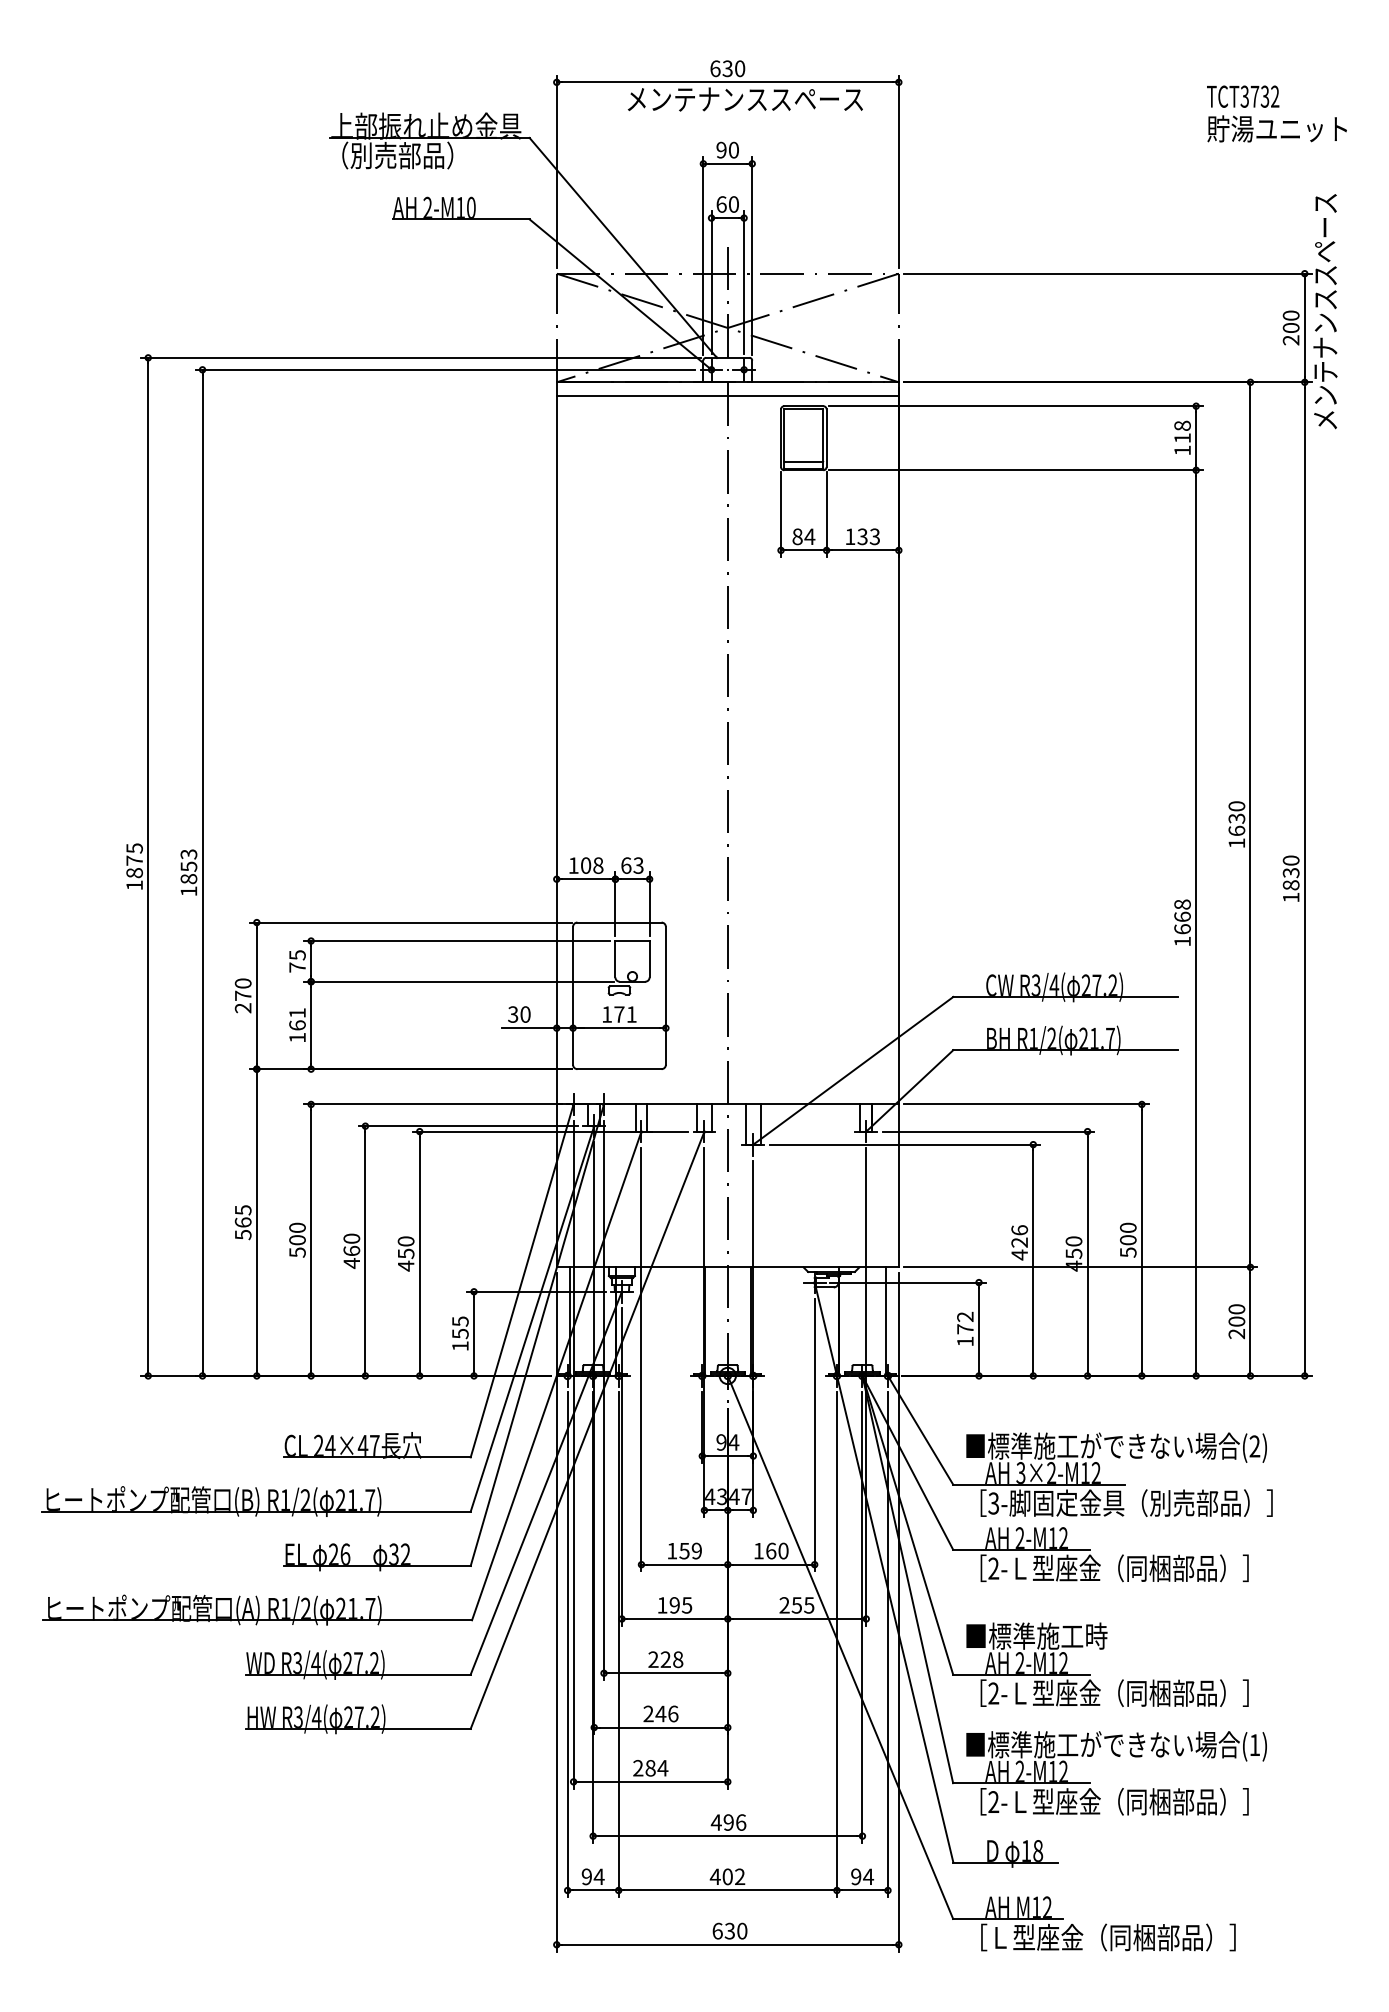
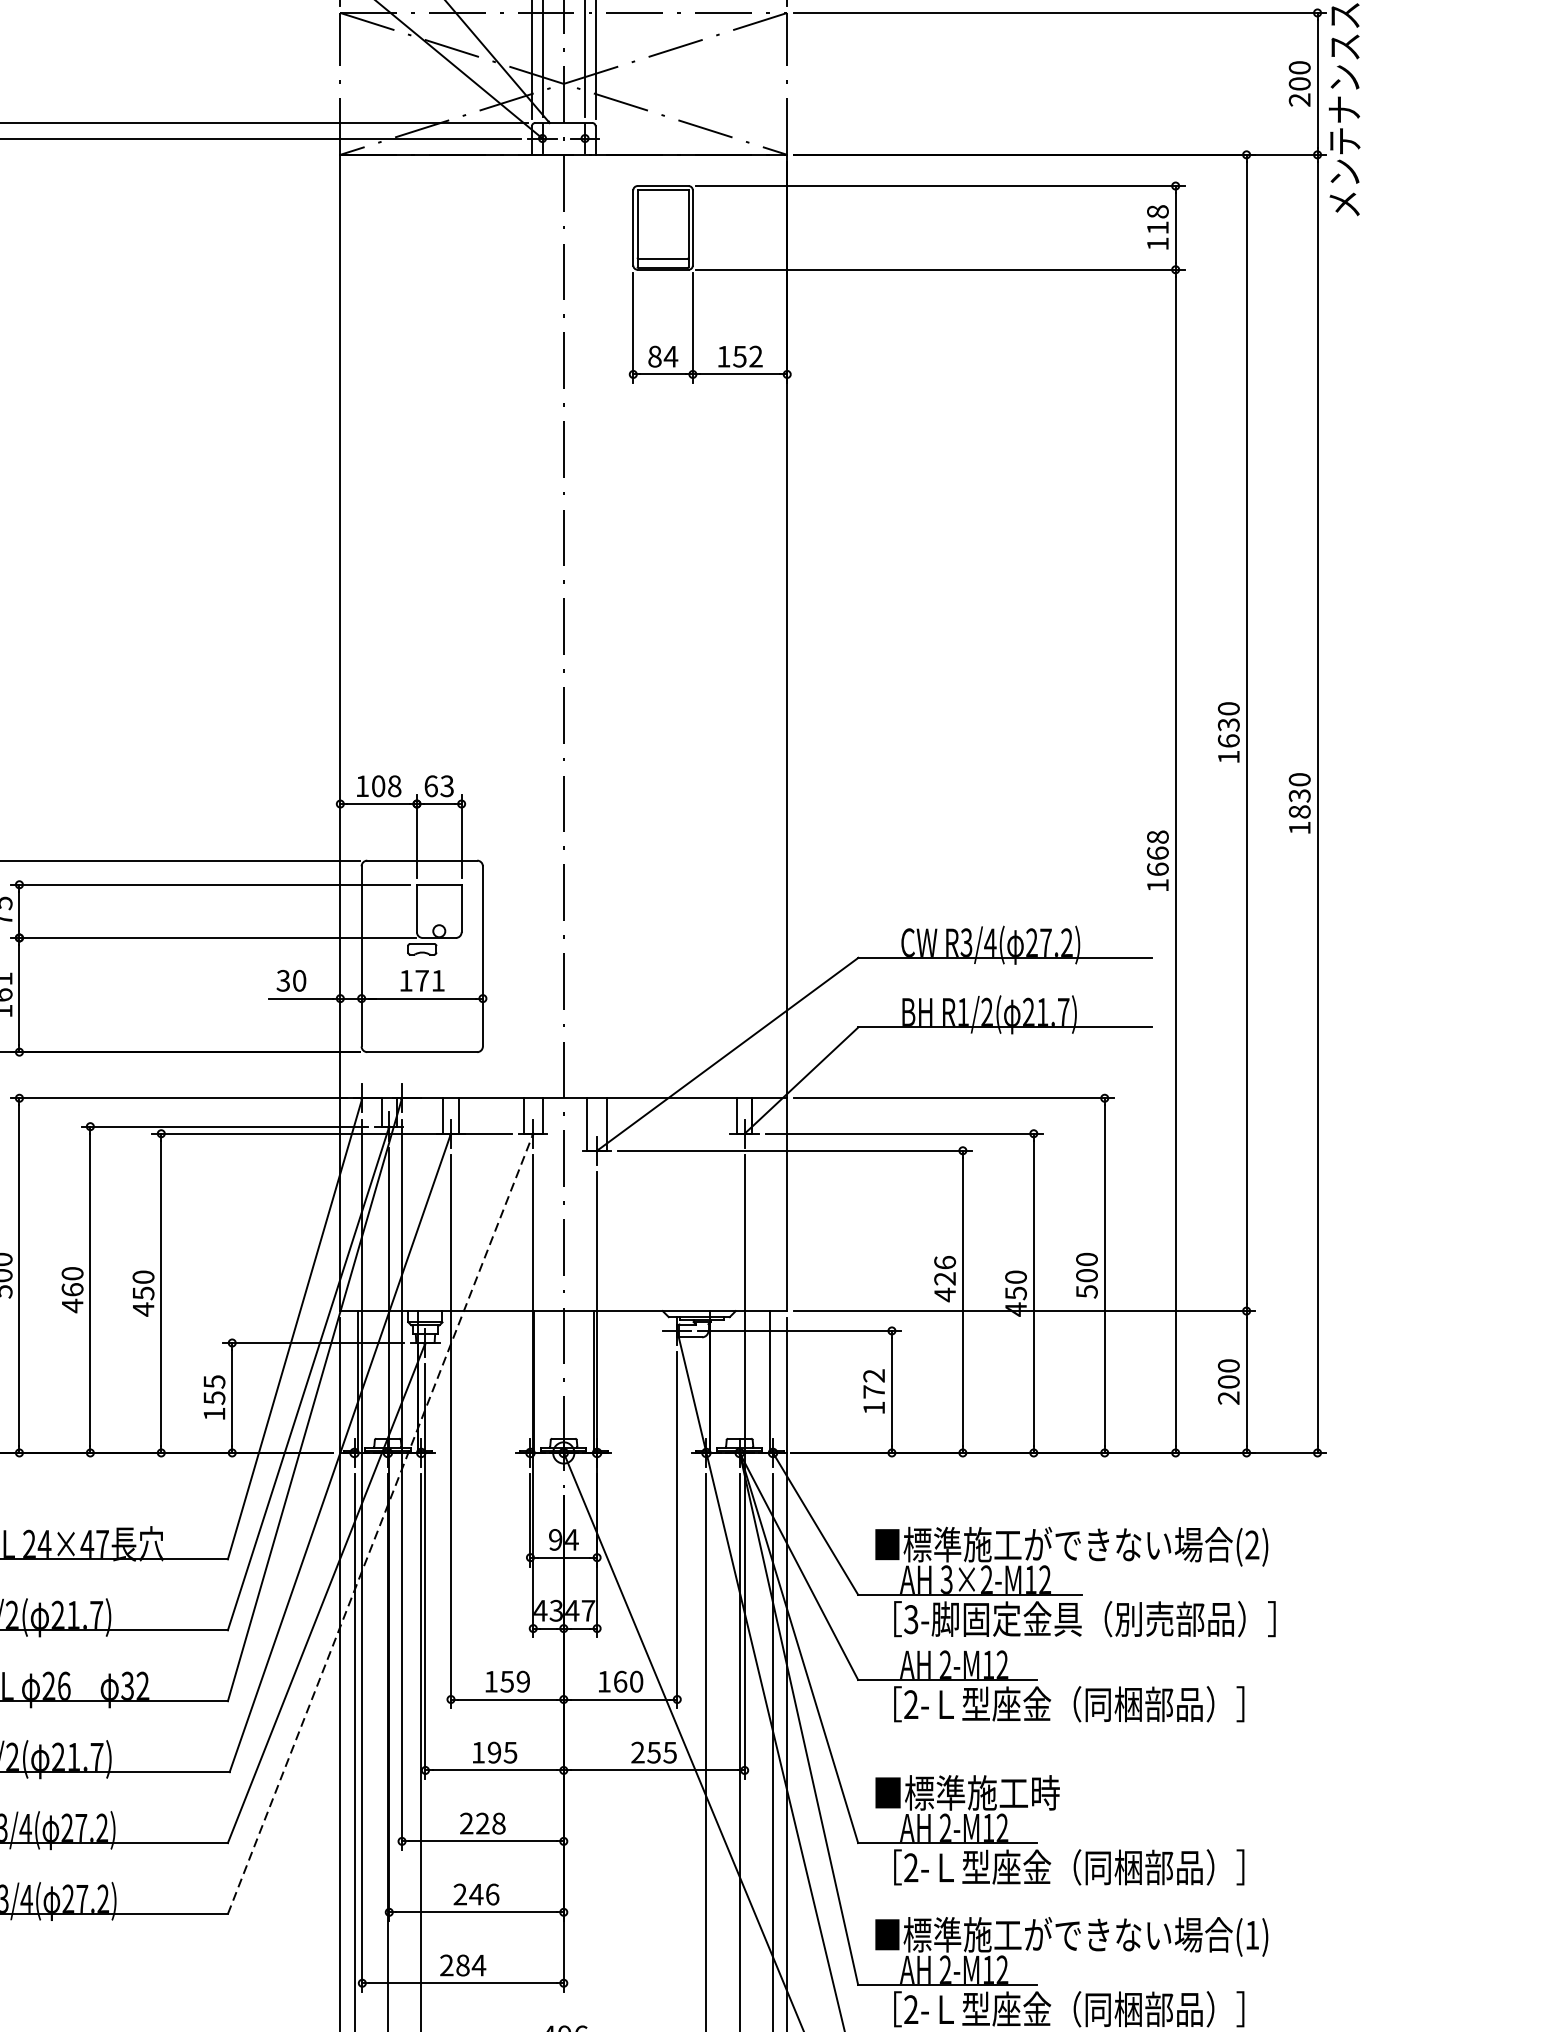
line: (727, 396) -> (563, 173), removed
text: (869, 536) -> (748, 356), 133 -> 152
line: (587, 1430) -> (380, 1524), solid -> dashed

